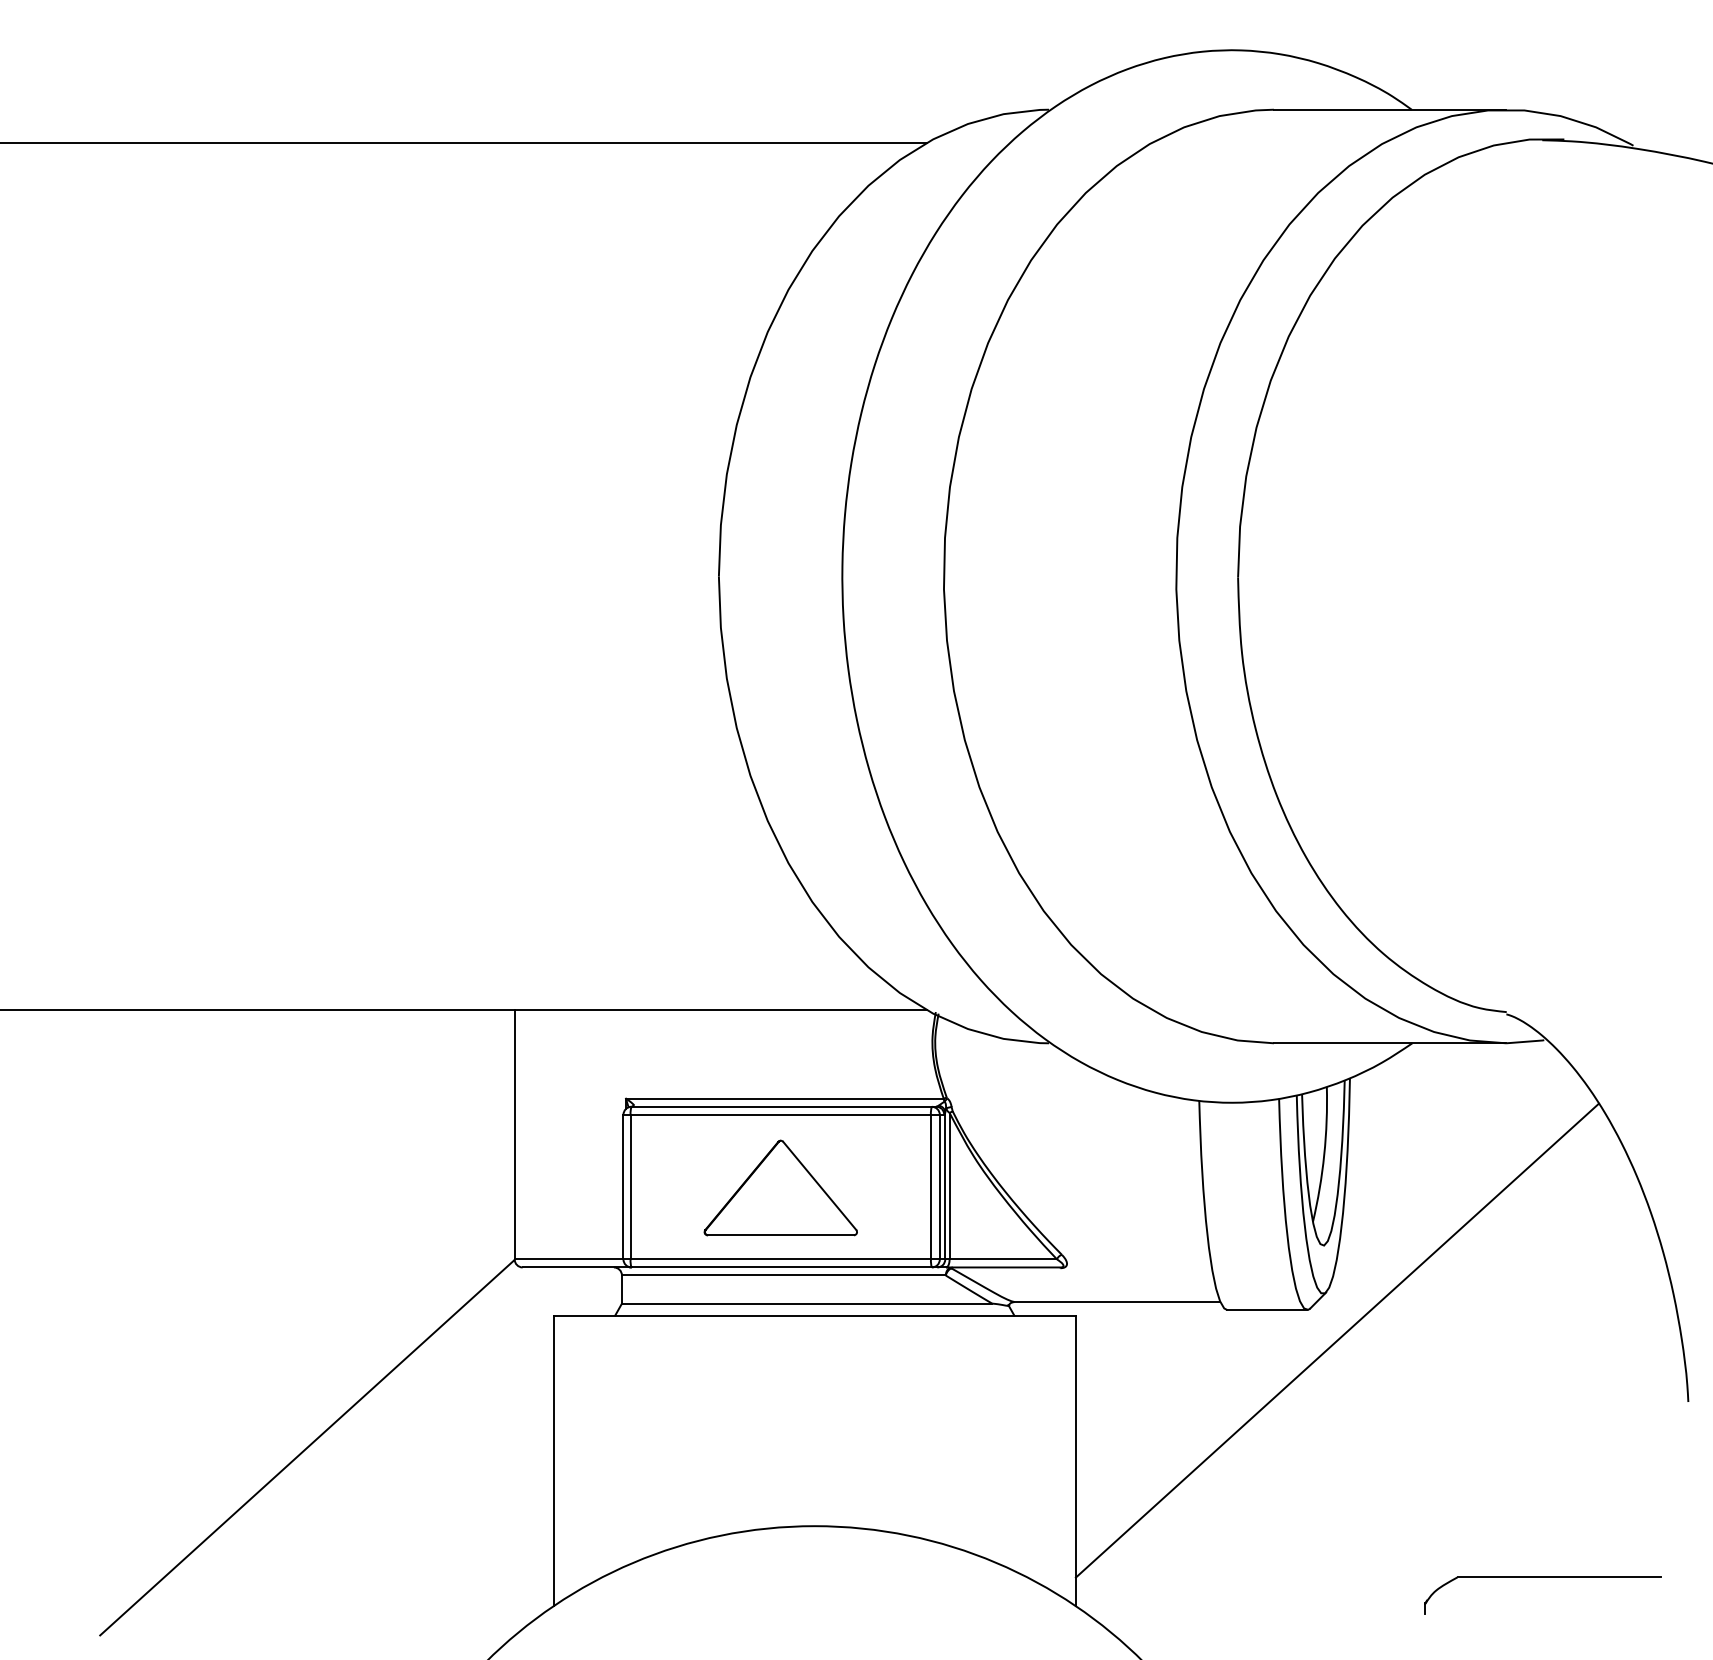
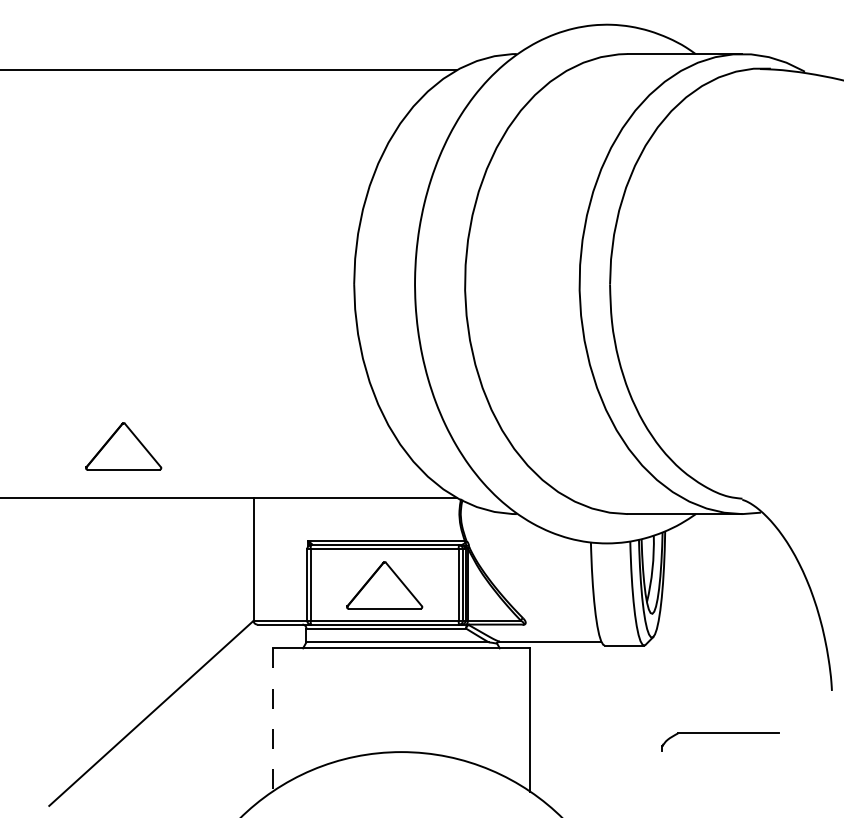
part: (250, 906) -> (123, 446), added
line: (1336, 1340) -> (658, 660), removed
line: (553, 1460) -> (272, 719), solid -> dashed
part: (1543, 1577) -> (720, 733), moved

